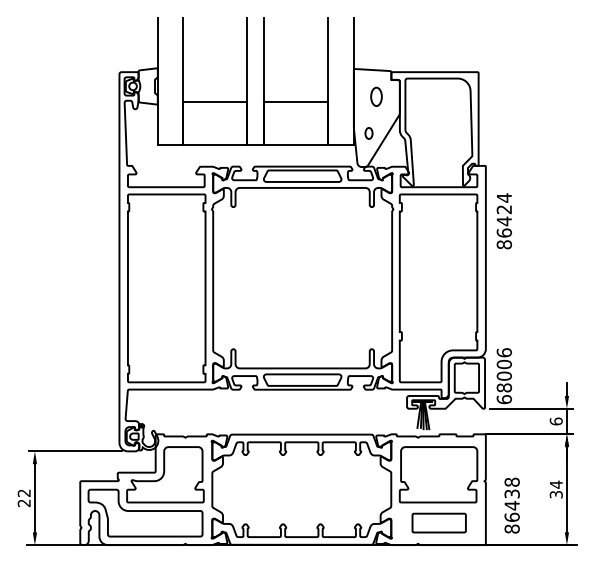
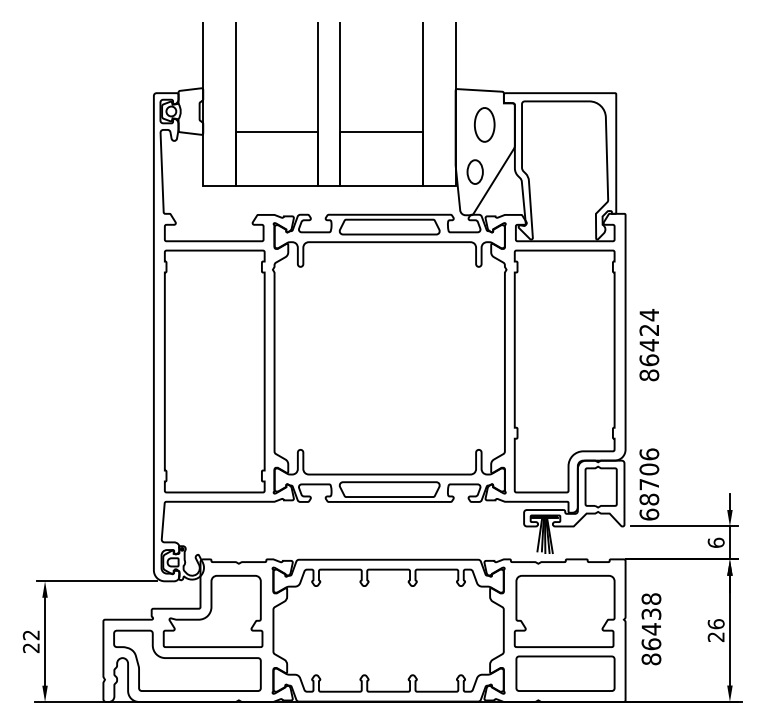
part: (376, 96) -> (484, 124), size x1.43
part: (368, 133) -> (474, 171), size x1.67
text: (504, 221) -> (649, 345), moved
text: (504, 376) -> (649, 484), 68006 -> 68706
text: (555, 488) -> (715, 629), 34 -> 26
text: (512, 505) -> (651, 629), moved
part: (439, 522) -> (565, 673), size x1.43

